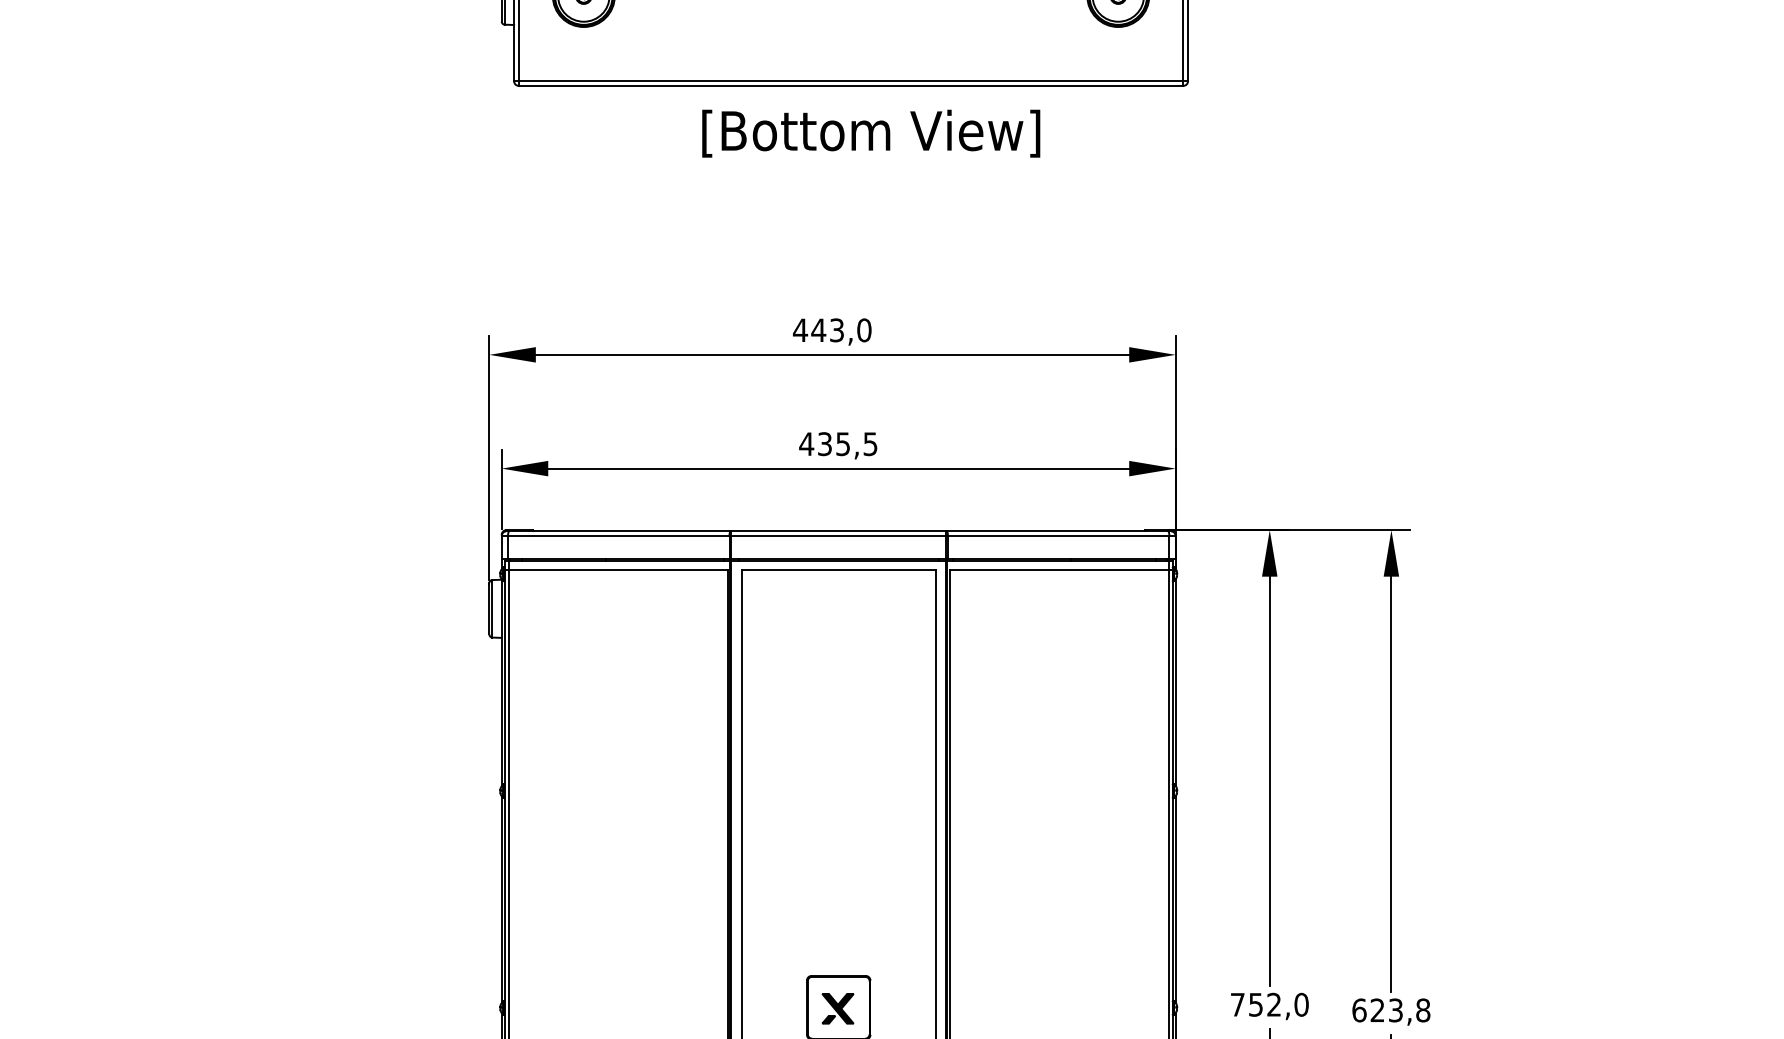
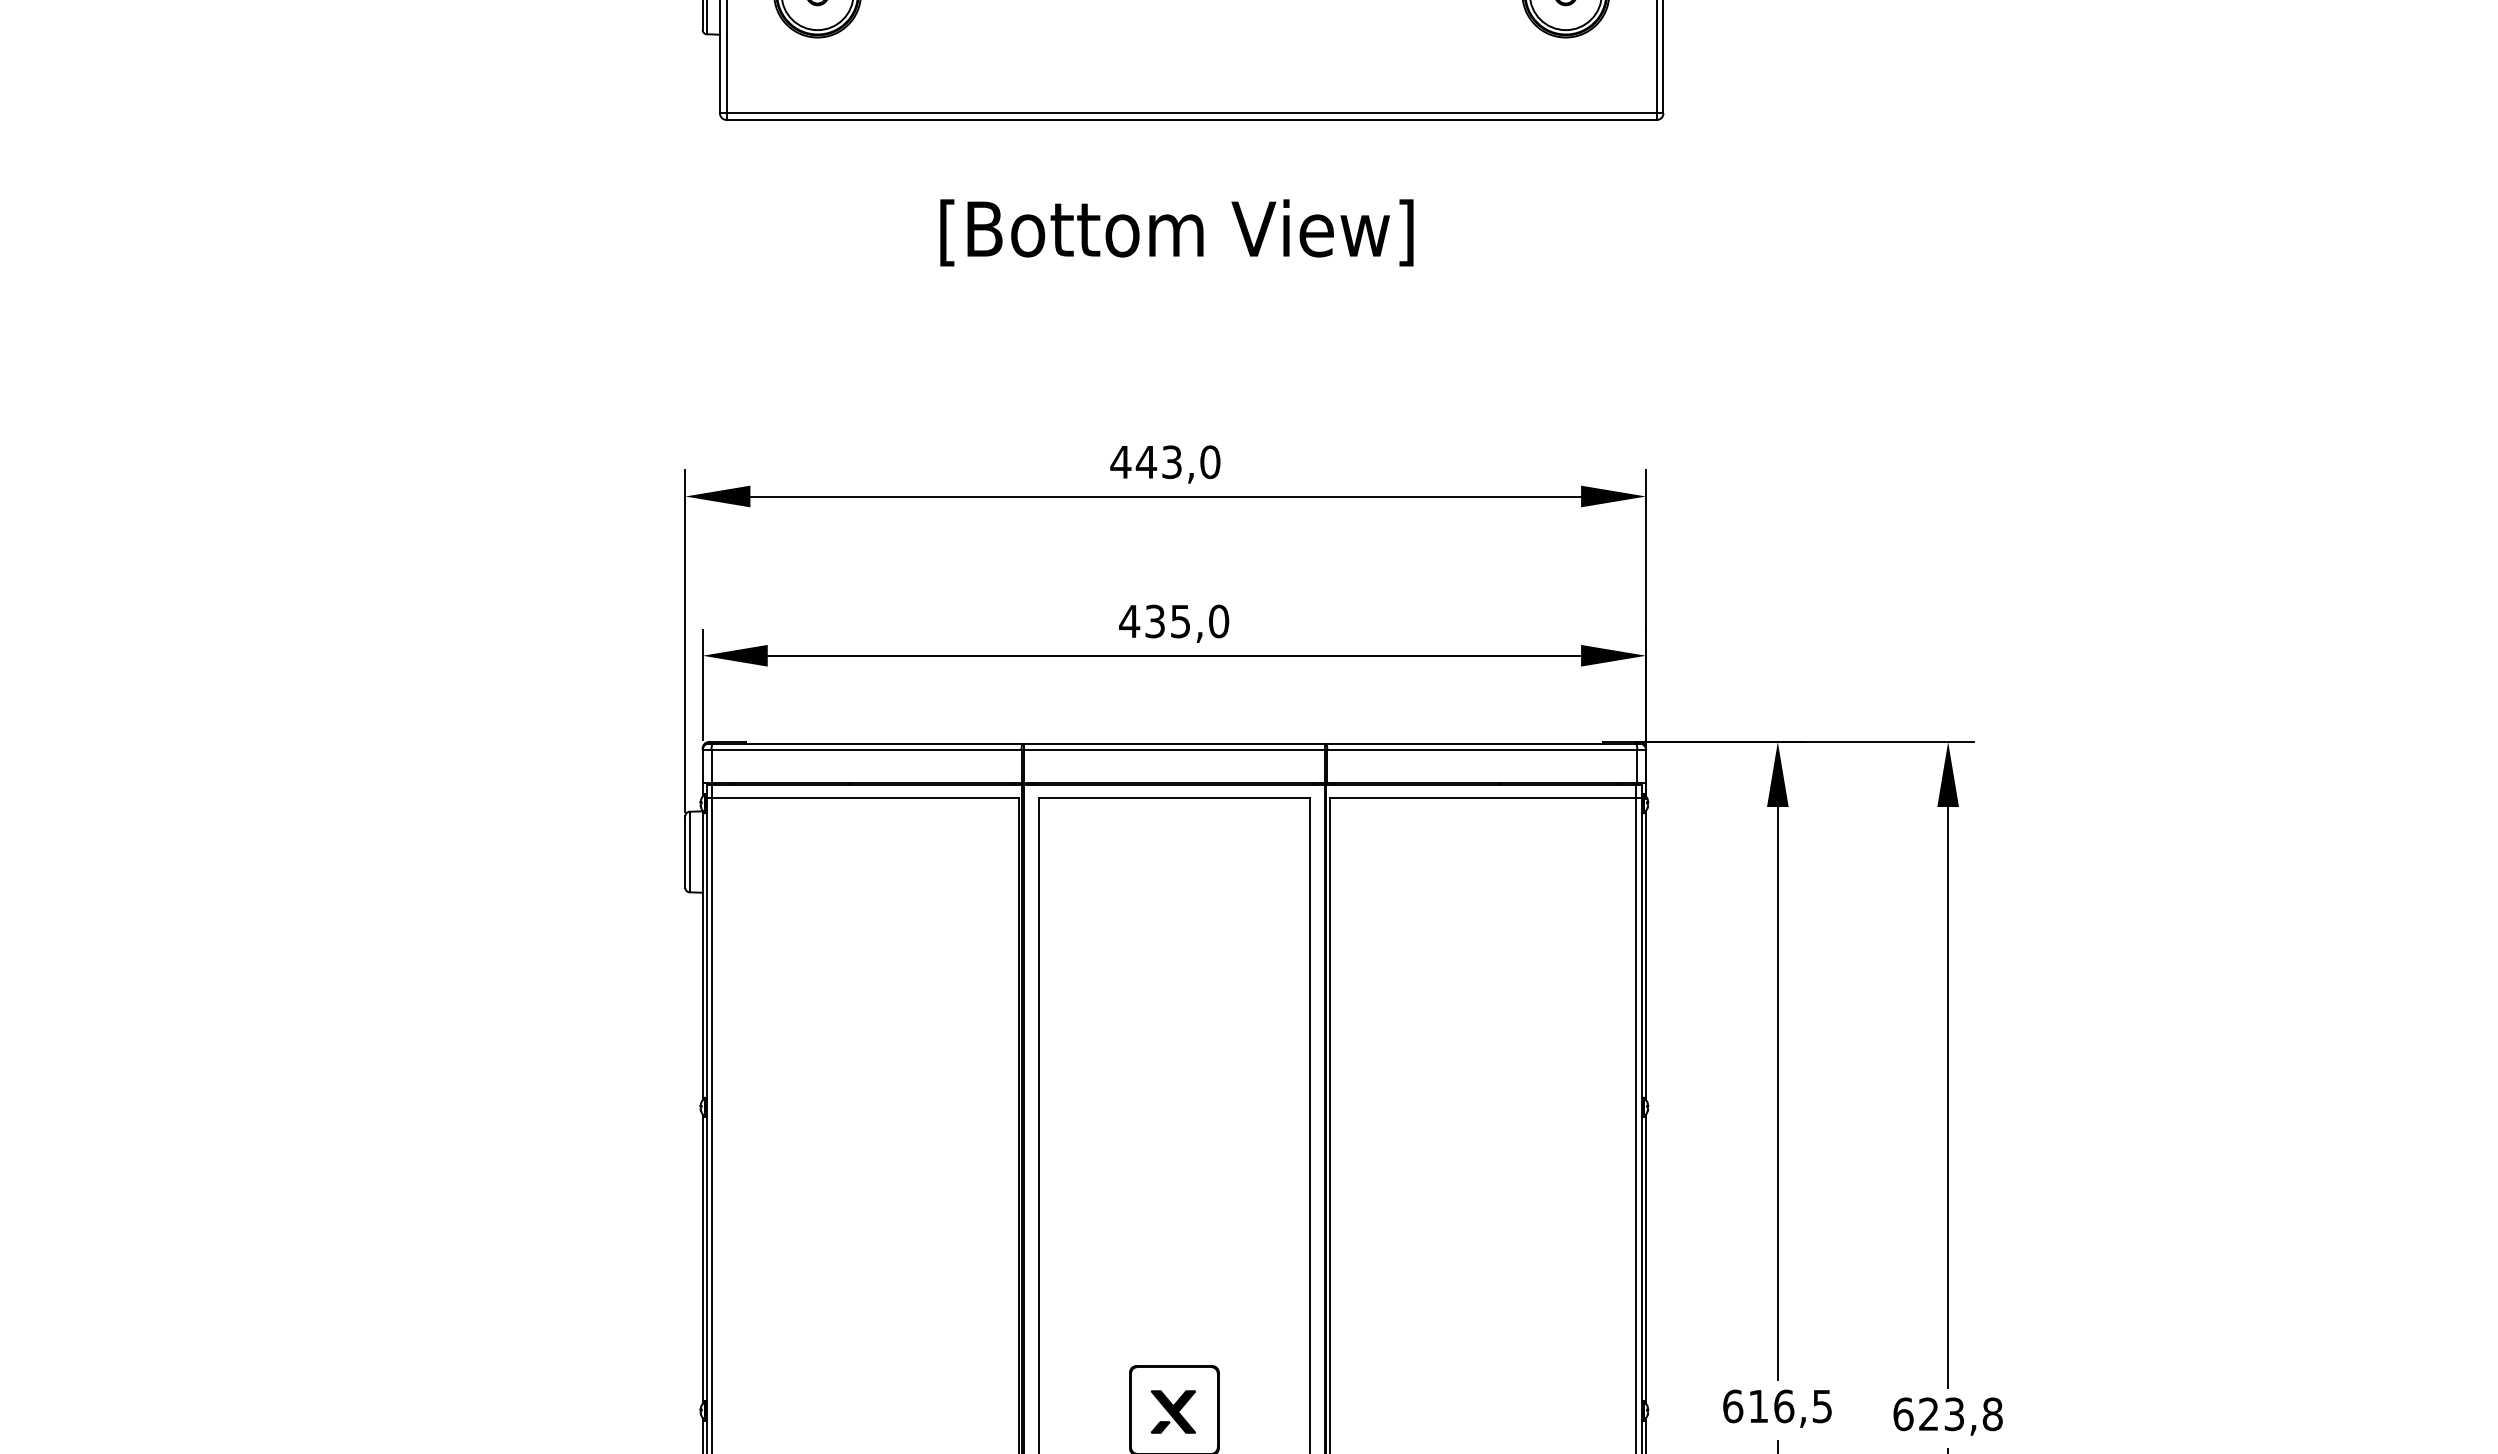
text: (870, 133) -> (1176, 232), moved
text: (870, 444) -> (1219, 621), 435,5 -> 435,0
text: (1269, 1004) -> (1777, 1406), 752,0 -> 616,5

